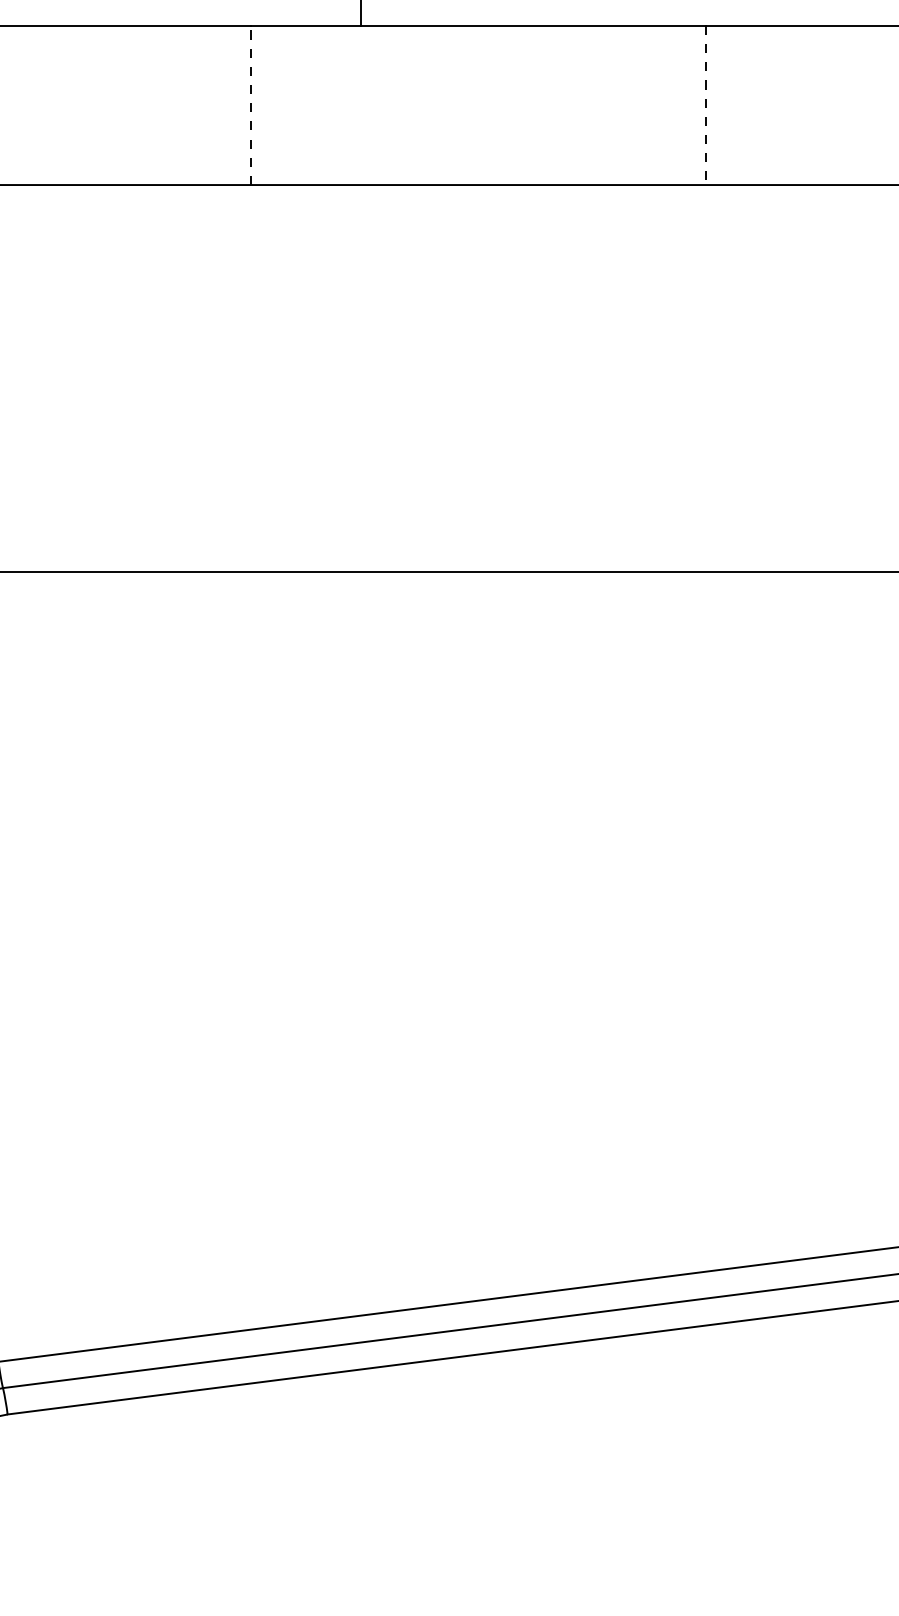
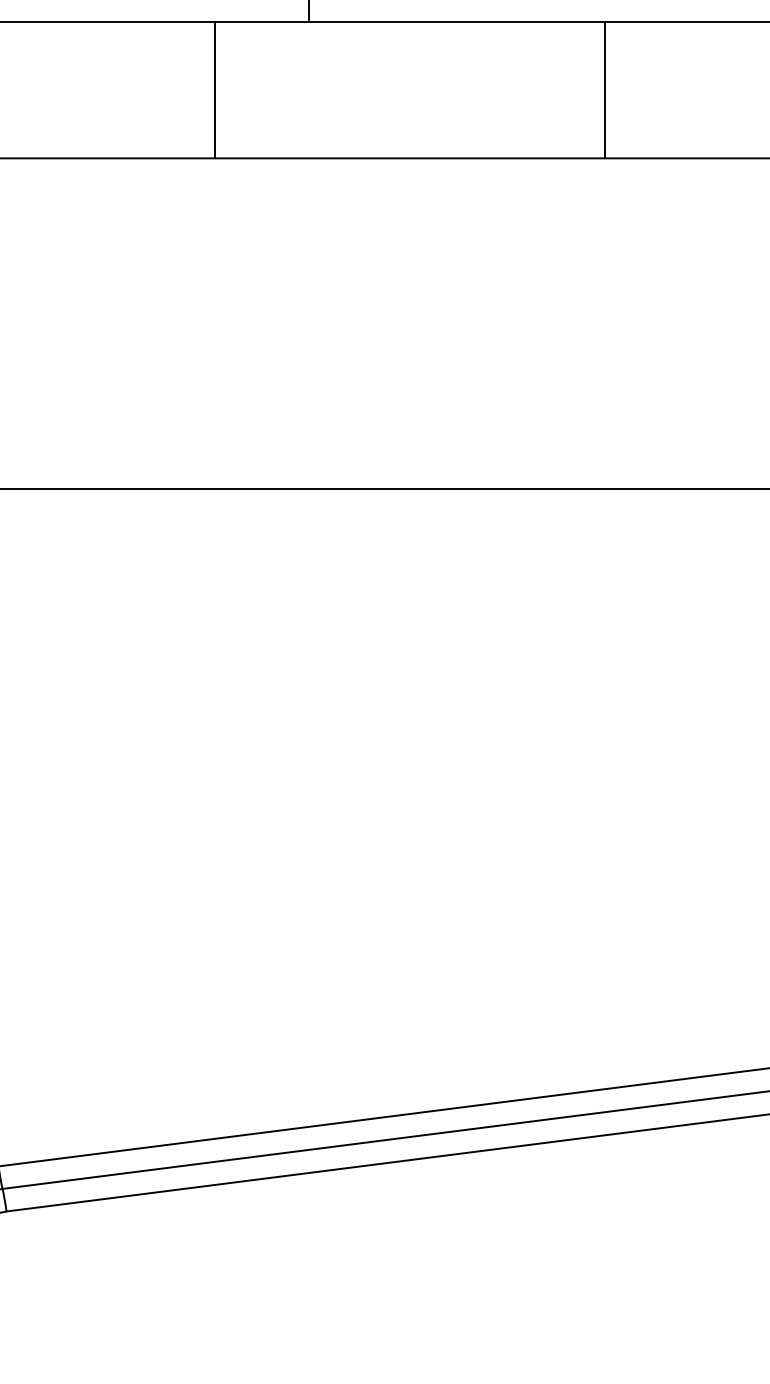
line: (251, 105) -> (215, 90), dashed -> solid
line: (706, 105) -> (605, 90), dashed -> solid

